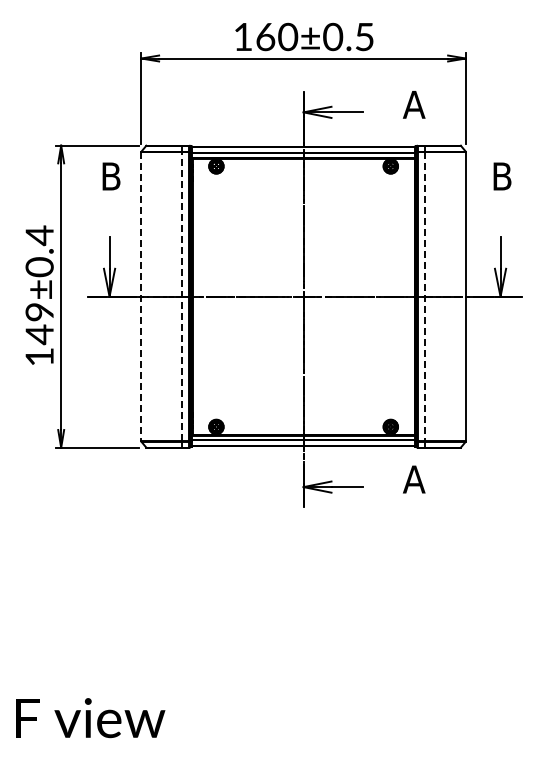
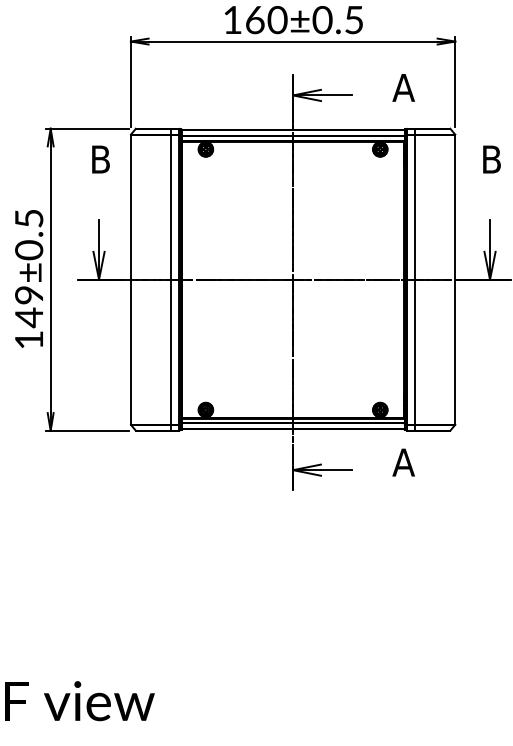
text: (39, 235) -> (28, 218), 149±0.4 -> 149±0.5
line: (141, 296) -> (130, 279), dashed -> solid
line: (181, 296) -> (170, 279), dashed -> solid
line: (425, 296) -> (414, 279), dashed -> solid

